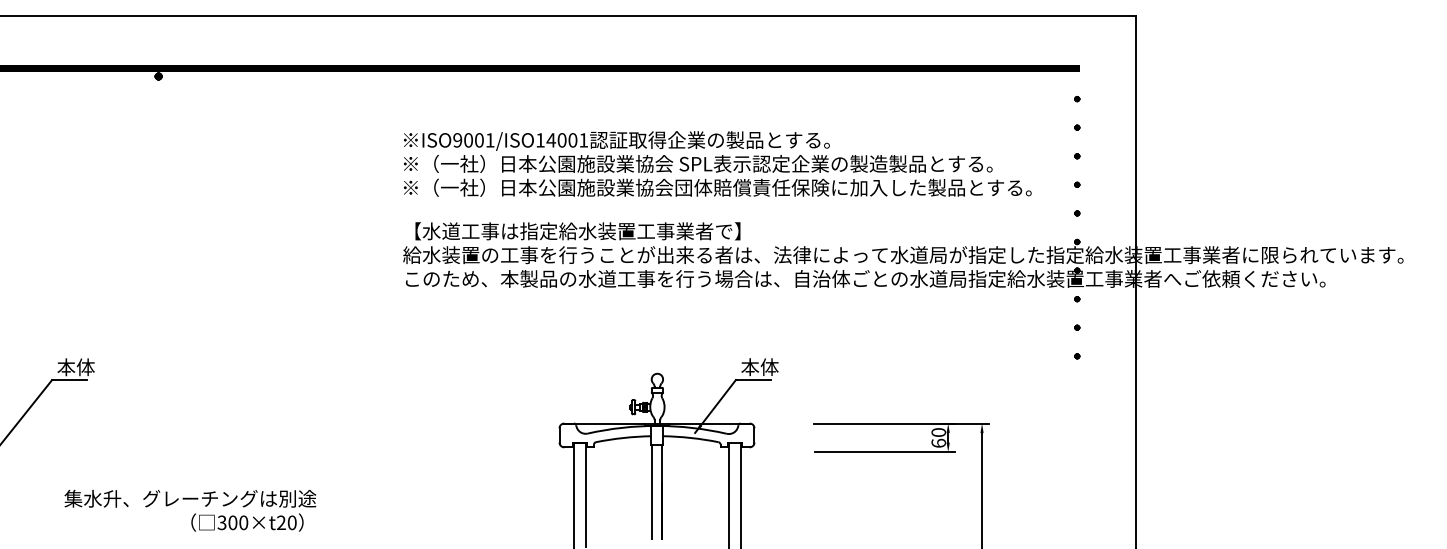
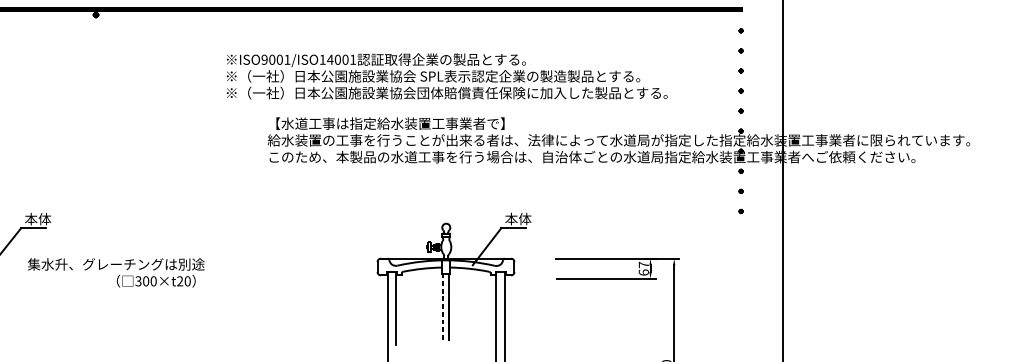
text: (717, 163) -> (447, 76), moved
text: (938, 432) -> (643, 264), 60 -> 67
line: (652, 491) -> (442, 306), solid -> dashed
text: (190, 510) -> (116, 272), moved

